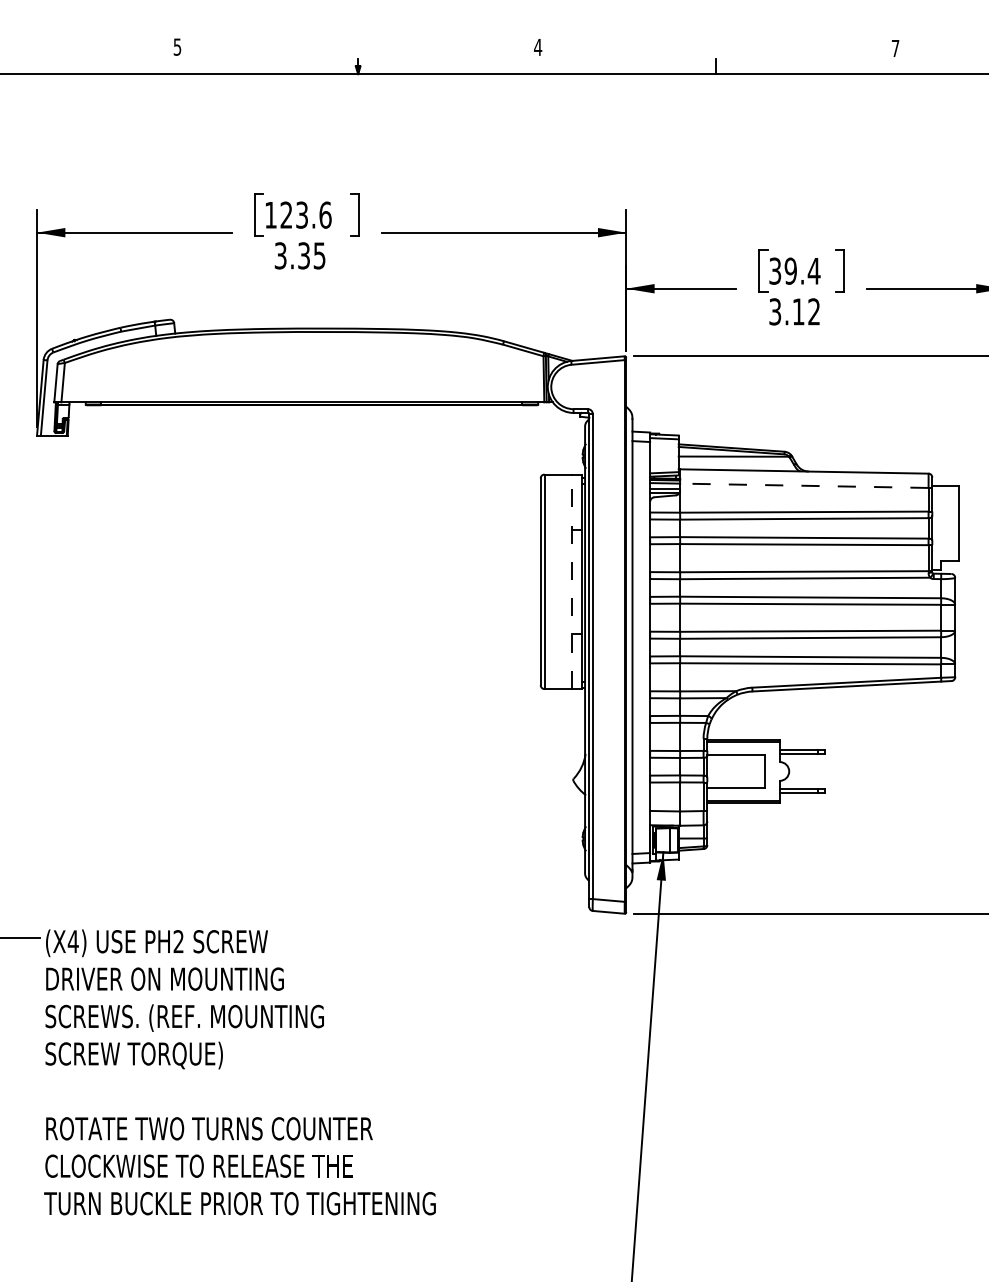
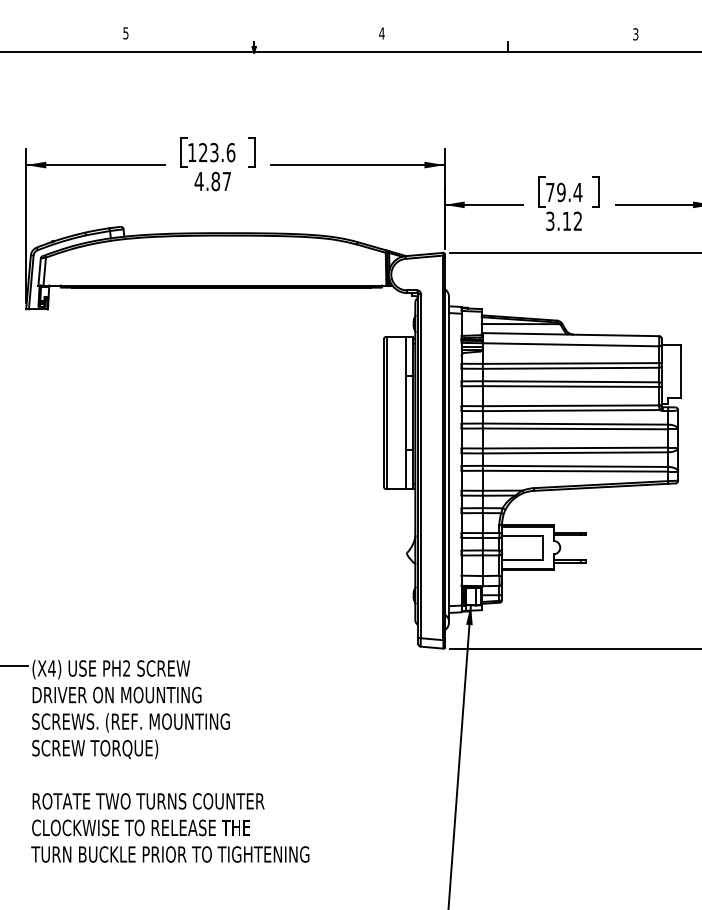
text: (895, 48) -> (635, 34), 7 -> 3
text: (299, 255) -> (212, 181), 3.35 -> 4.87
text: (775, 271) -> (550, 192), 39.4 -> 79.4
line: (803, 485) -> (570, 344), dashed -> solid
line: (571, 581) -> (405, 412), dashed -> solid

